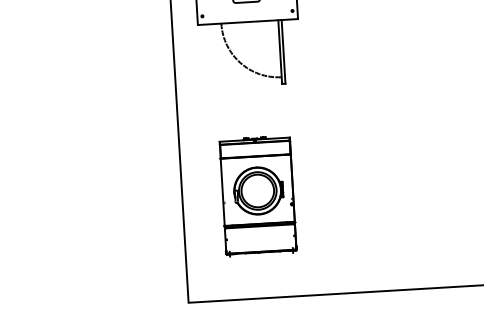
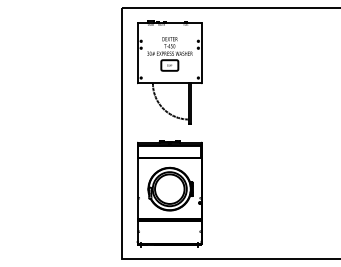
part: (257, 195) -> (169, 193), size x1.43

